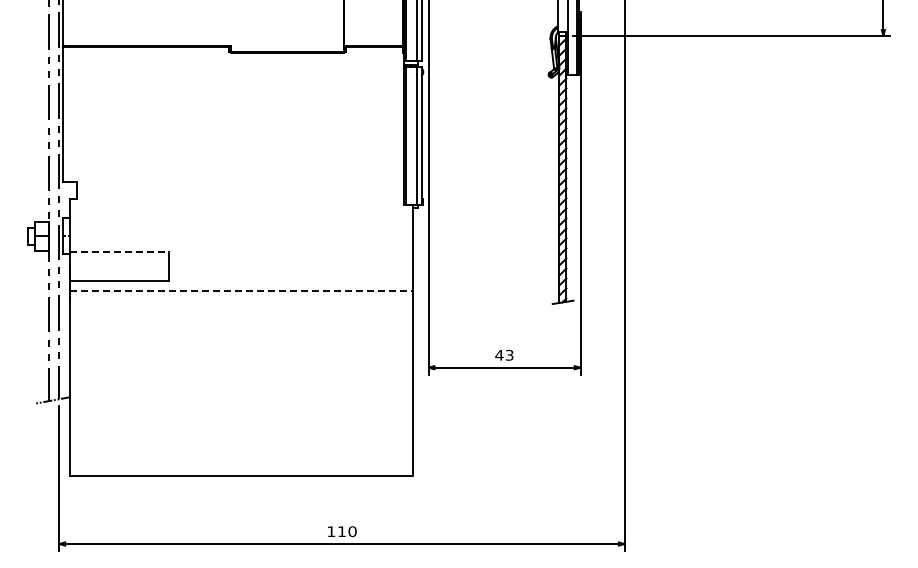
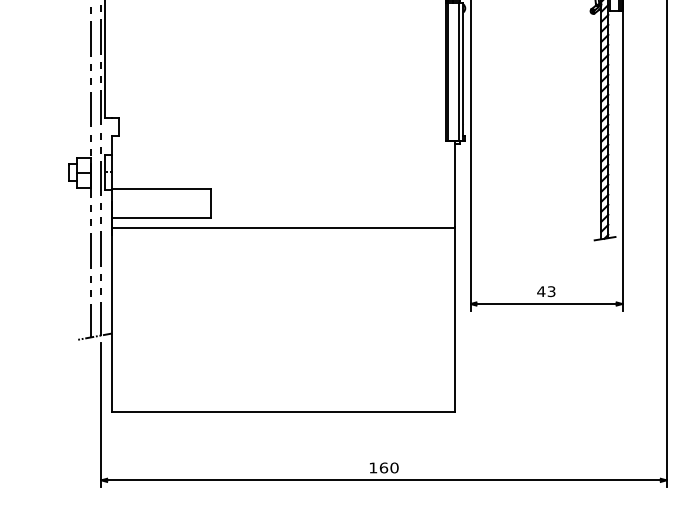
line: (119, 252) -> (161, 188), dashed -> solid
line: (241, 291) -> (283, 227), dashed -> solid
text: (342, 531) -> (384, 467), 110 -> 160

